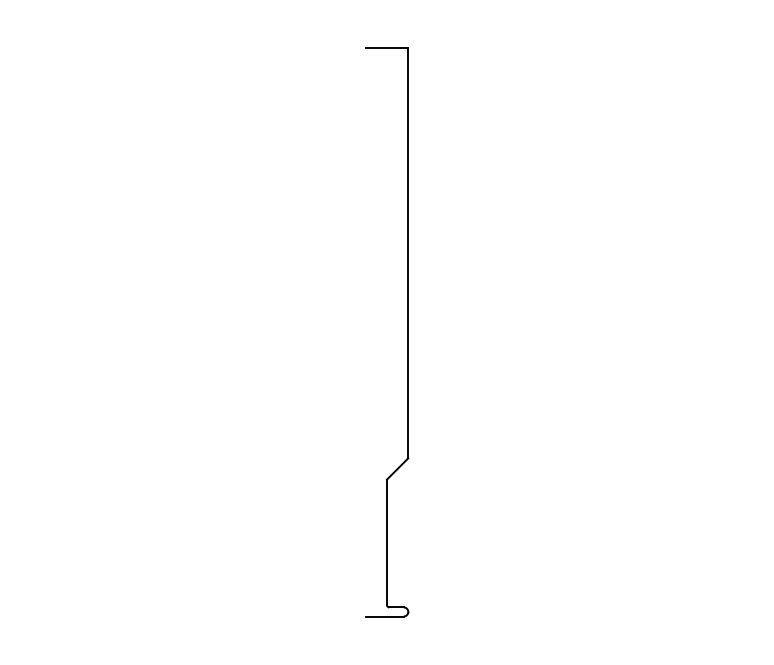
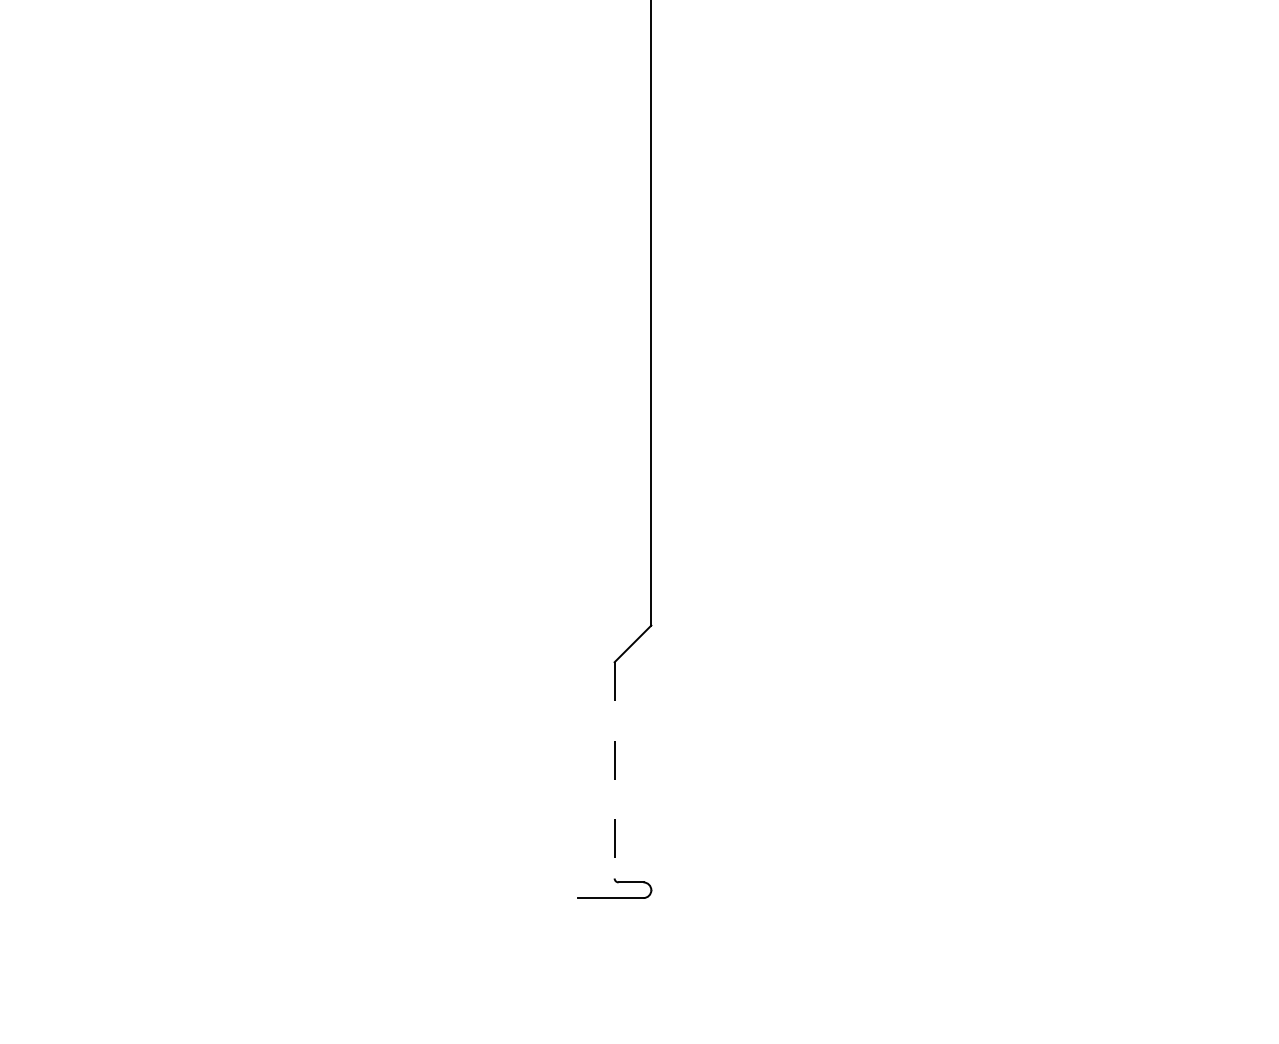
line: (387, 542) -> (615, 770), solid -> dashed

